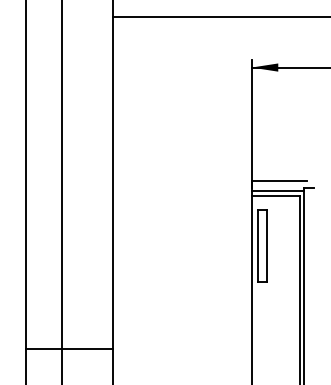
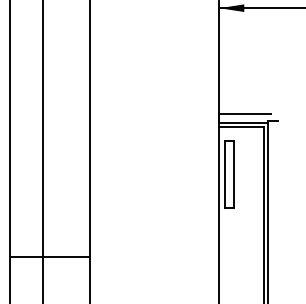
line: (69, 348) -> (49, 256), moved

